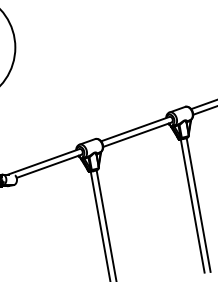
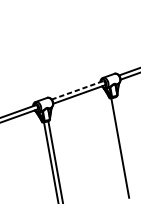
line: (134, 129) -> (76, 90), solid -> dashed
line: (198, 204) -> (124, 146), removed

